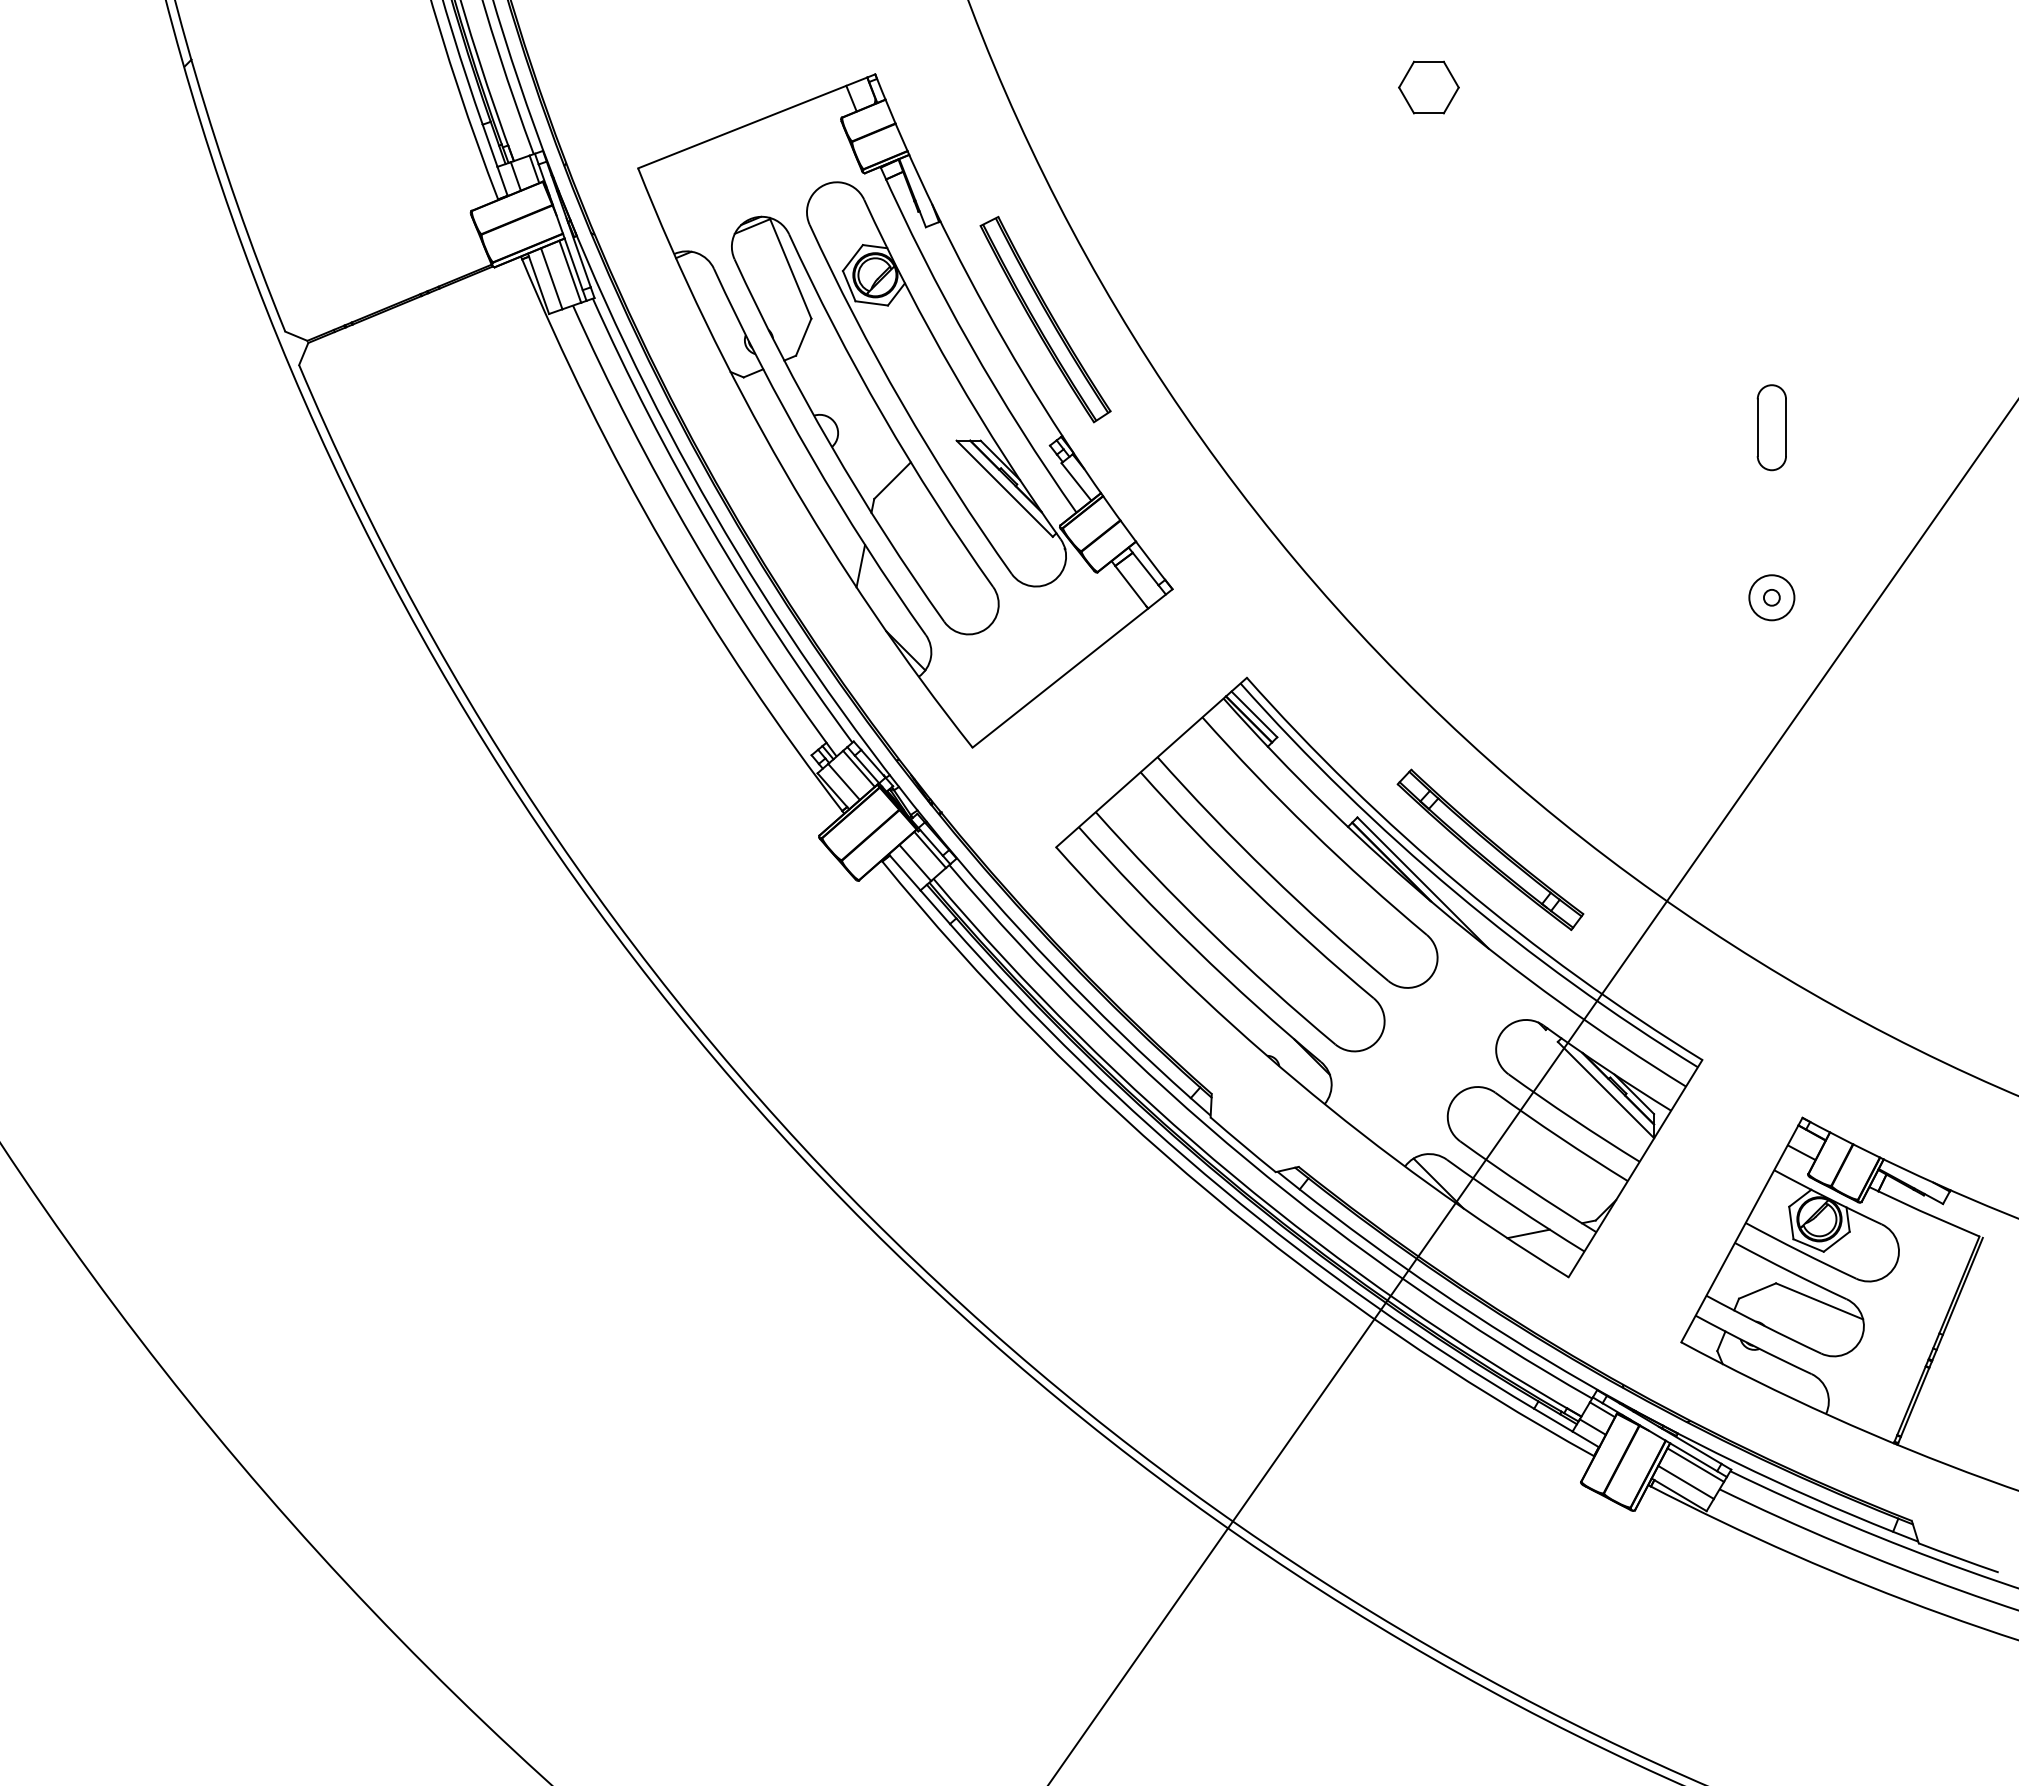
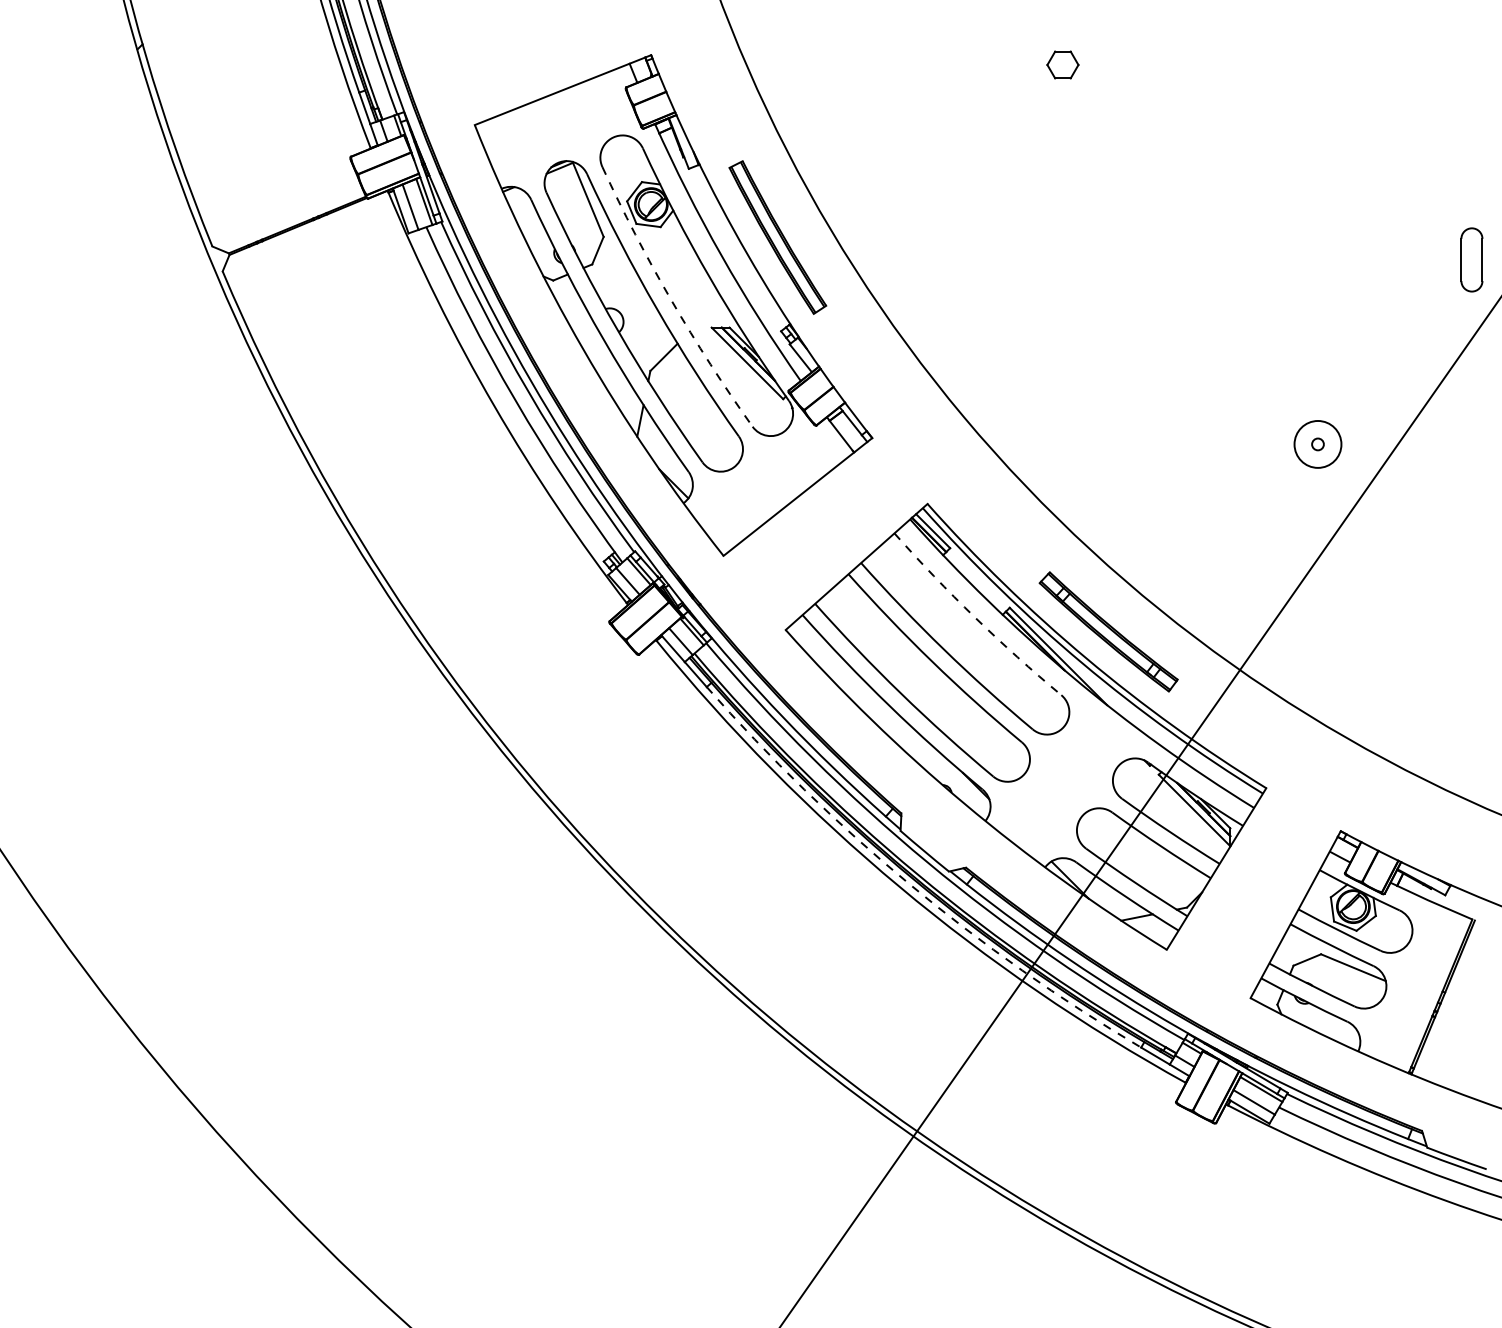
part: (1428, 87) -> (1062, 64), size x0.7
arc: (902, 404) -> (671, 300), solid -> dashed
part: (1771, 427) -> (1471, 259), moved
circle: (1771, 597) -> (1317, 444), size x1.4
arc: (1310, 830) -> (974, 617), solid -> dashed
arc: (1223, 1189) -> (910, 884), solid -> dashed

